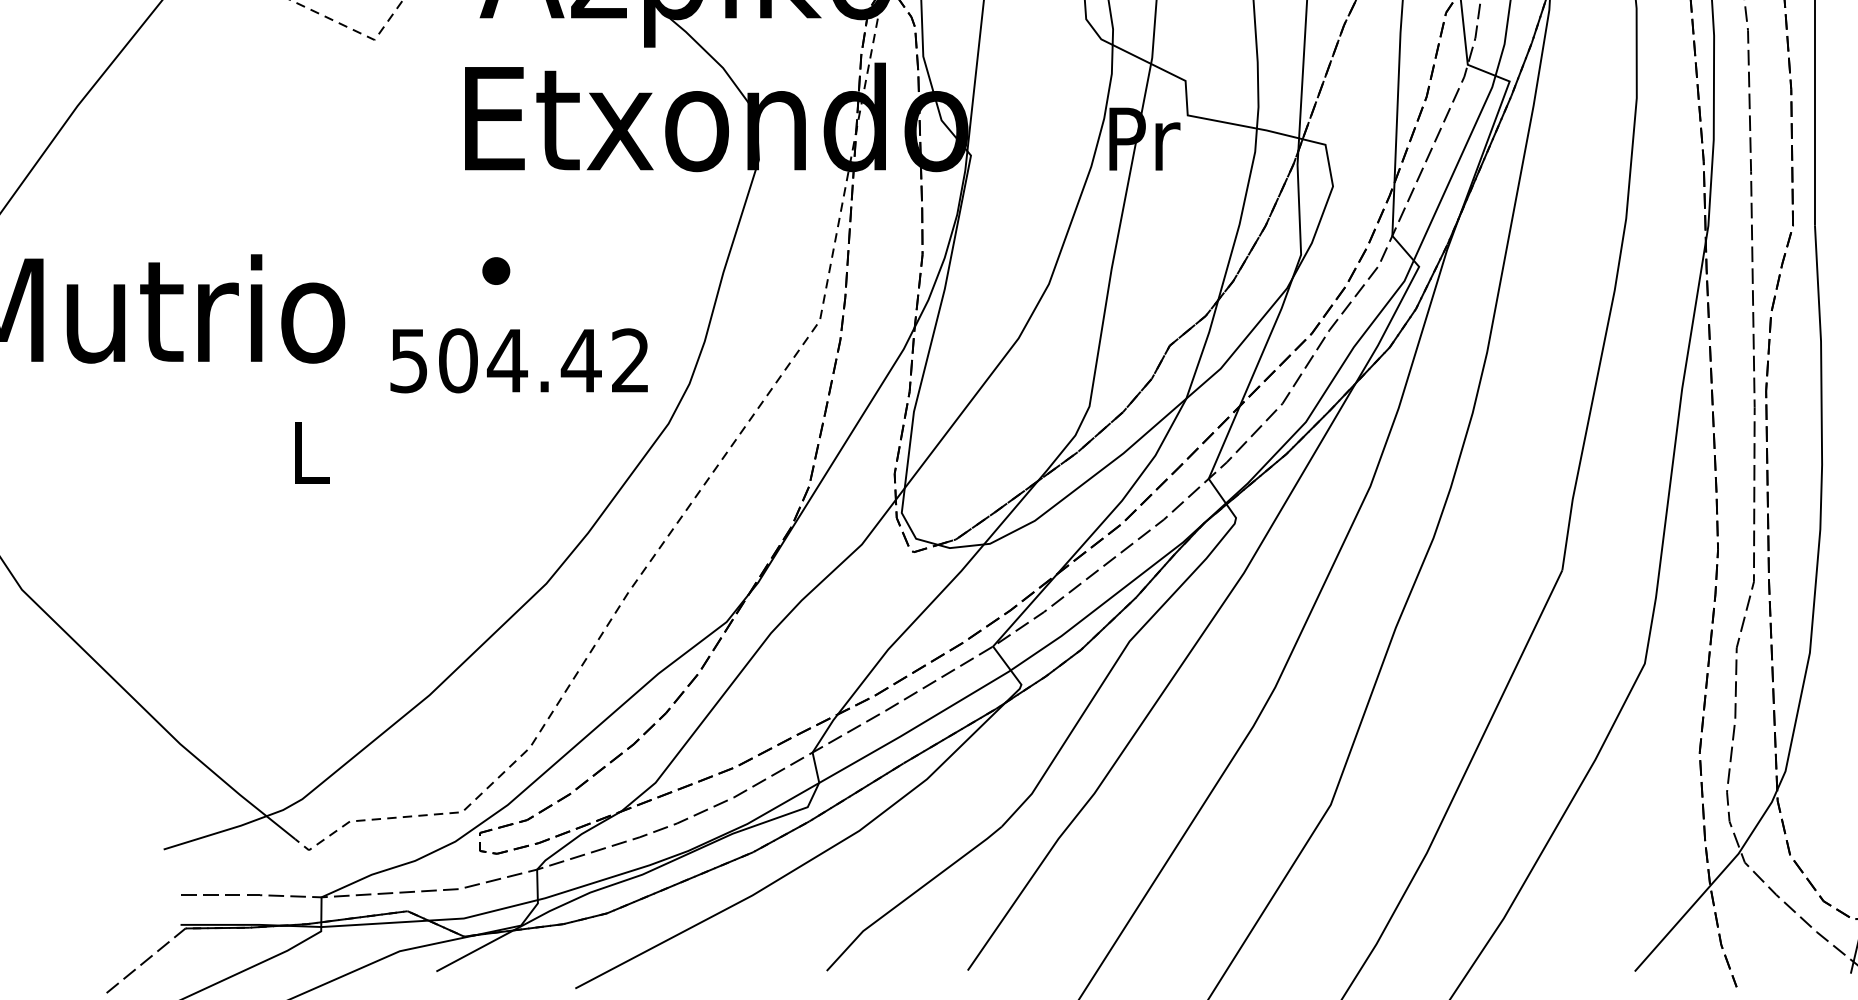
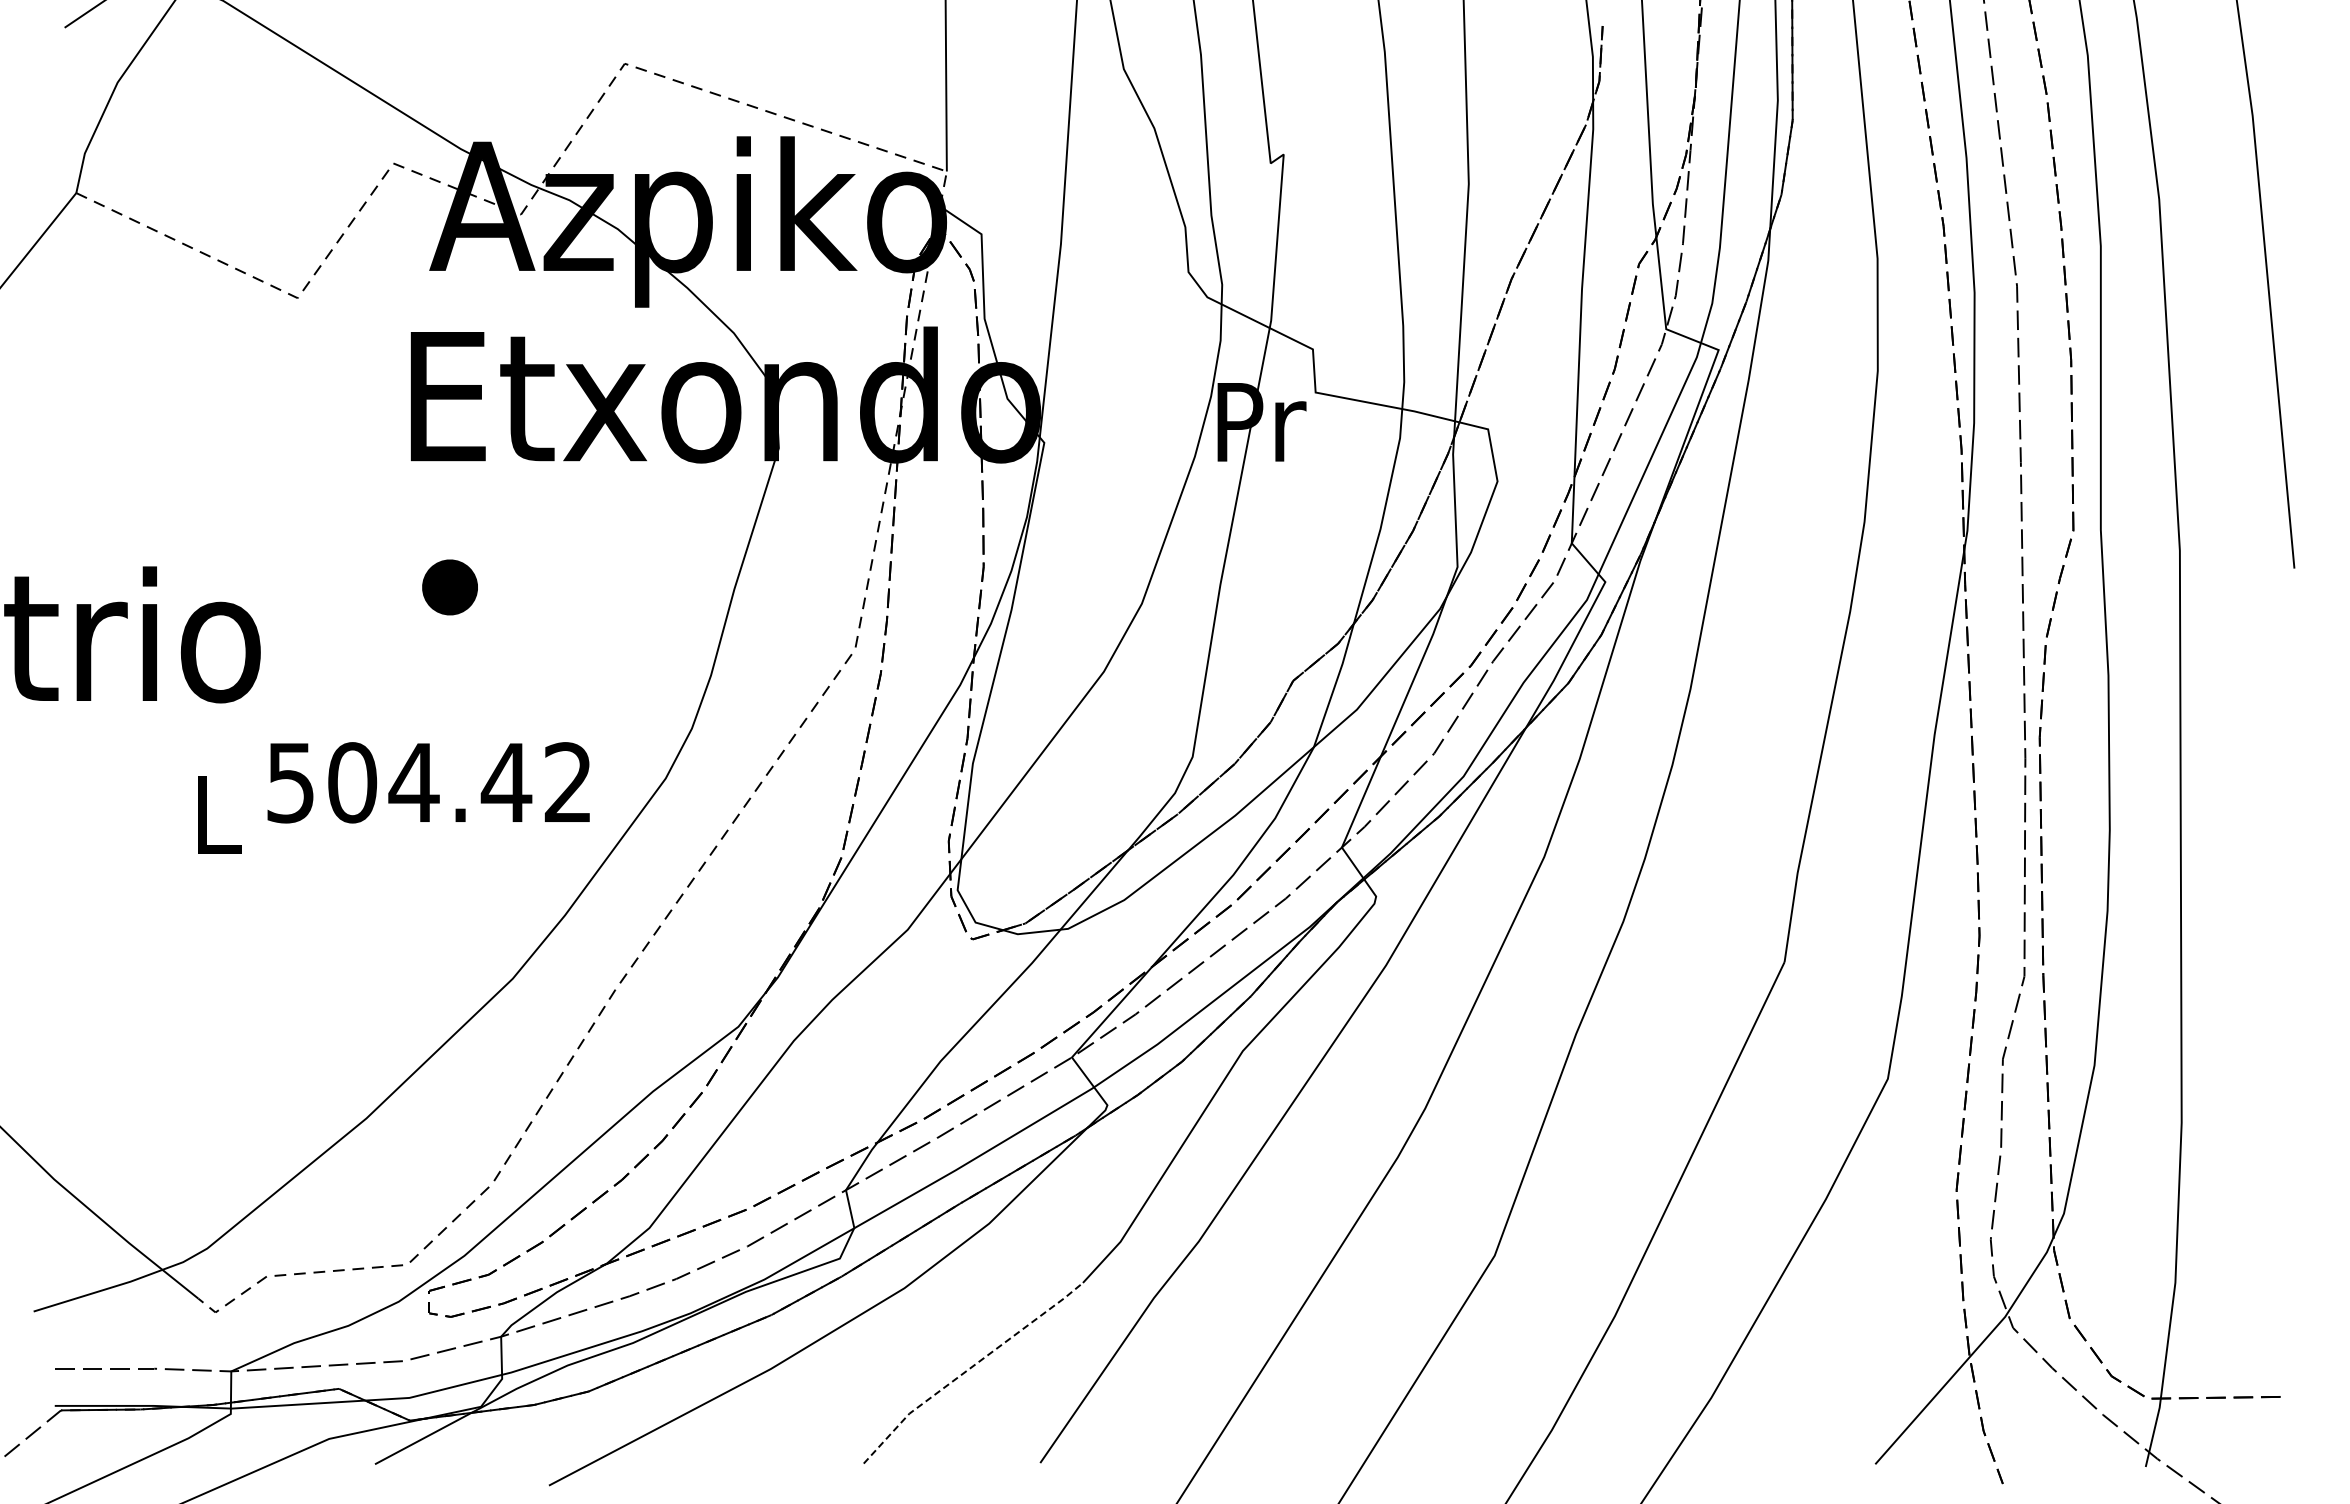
part: (495, 271) -> (449, 587), size x1.6
text: (519, 360) -> (428, 782), moved
line: (911, 895) -> (969, 1369), solid -> dashed

